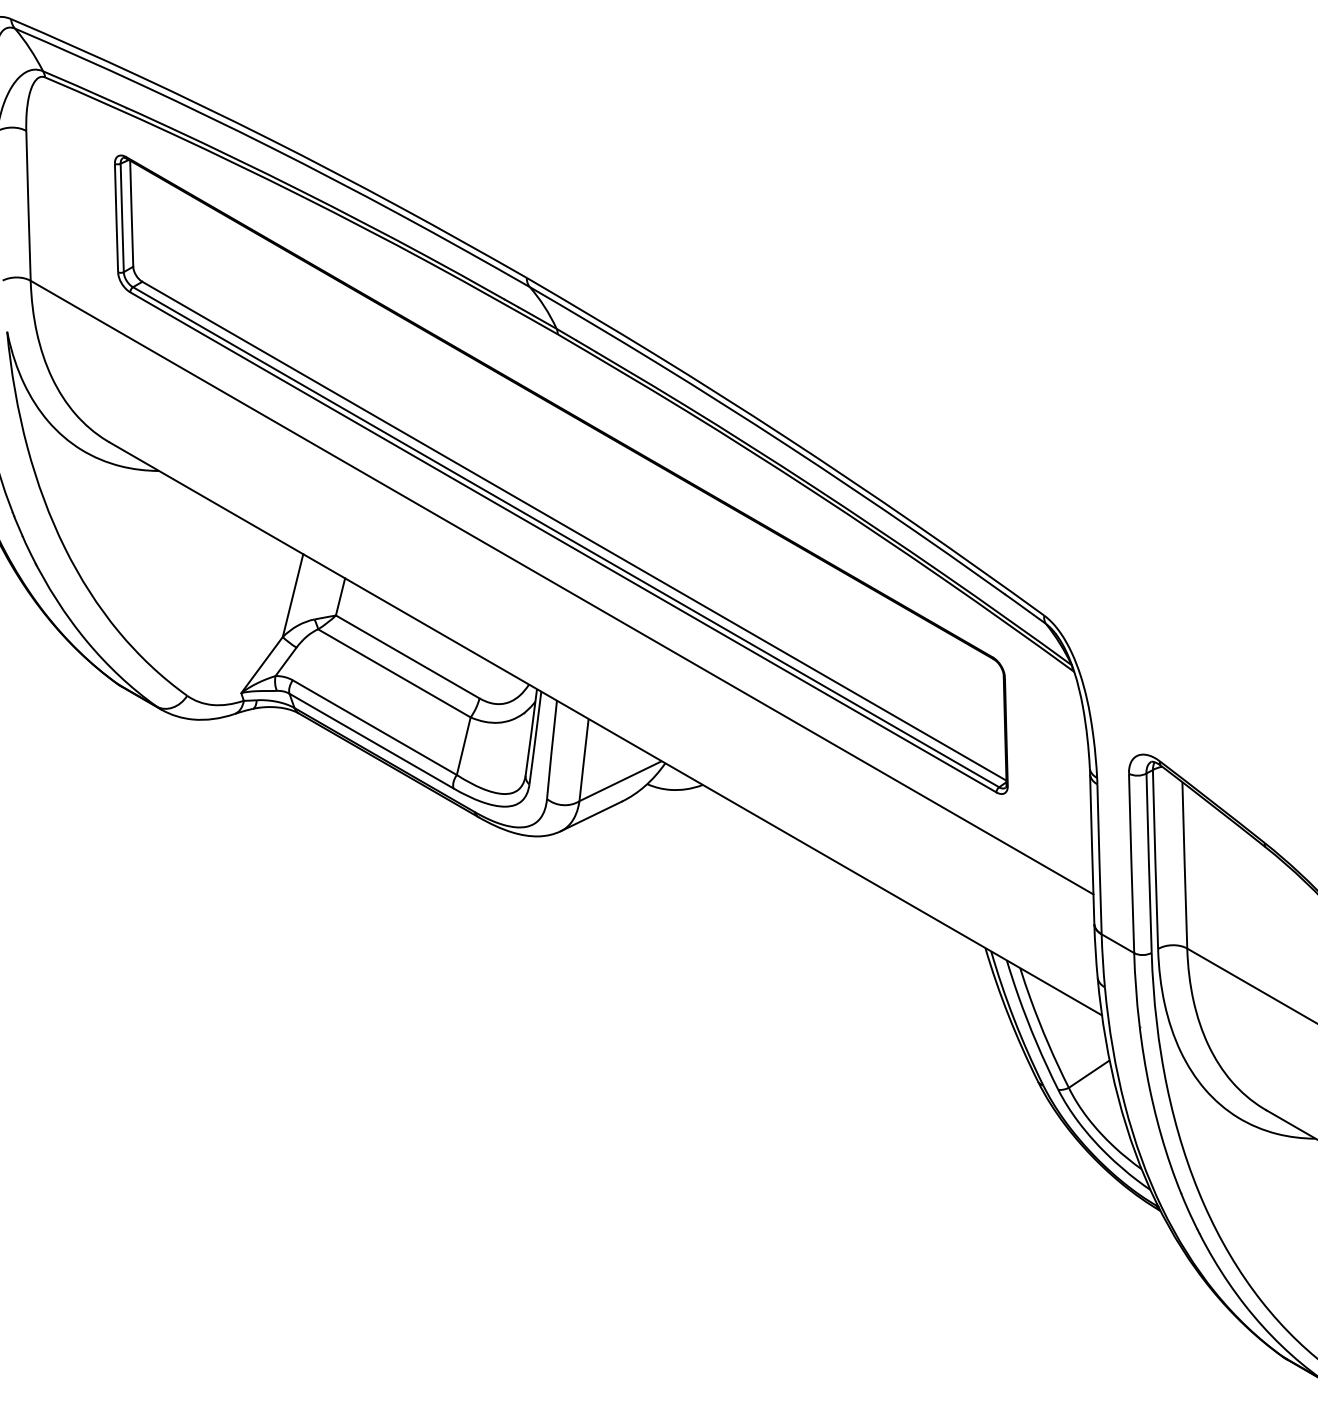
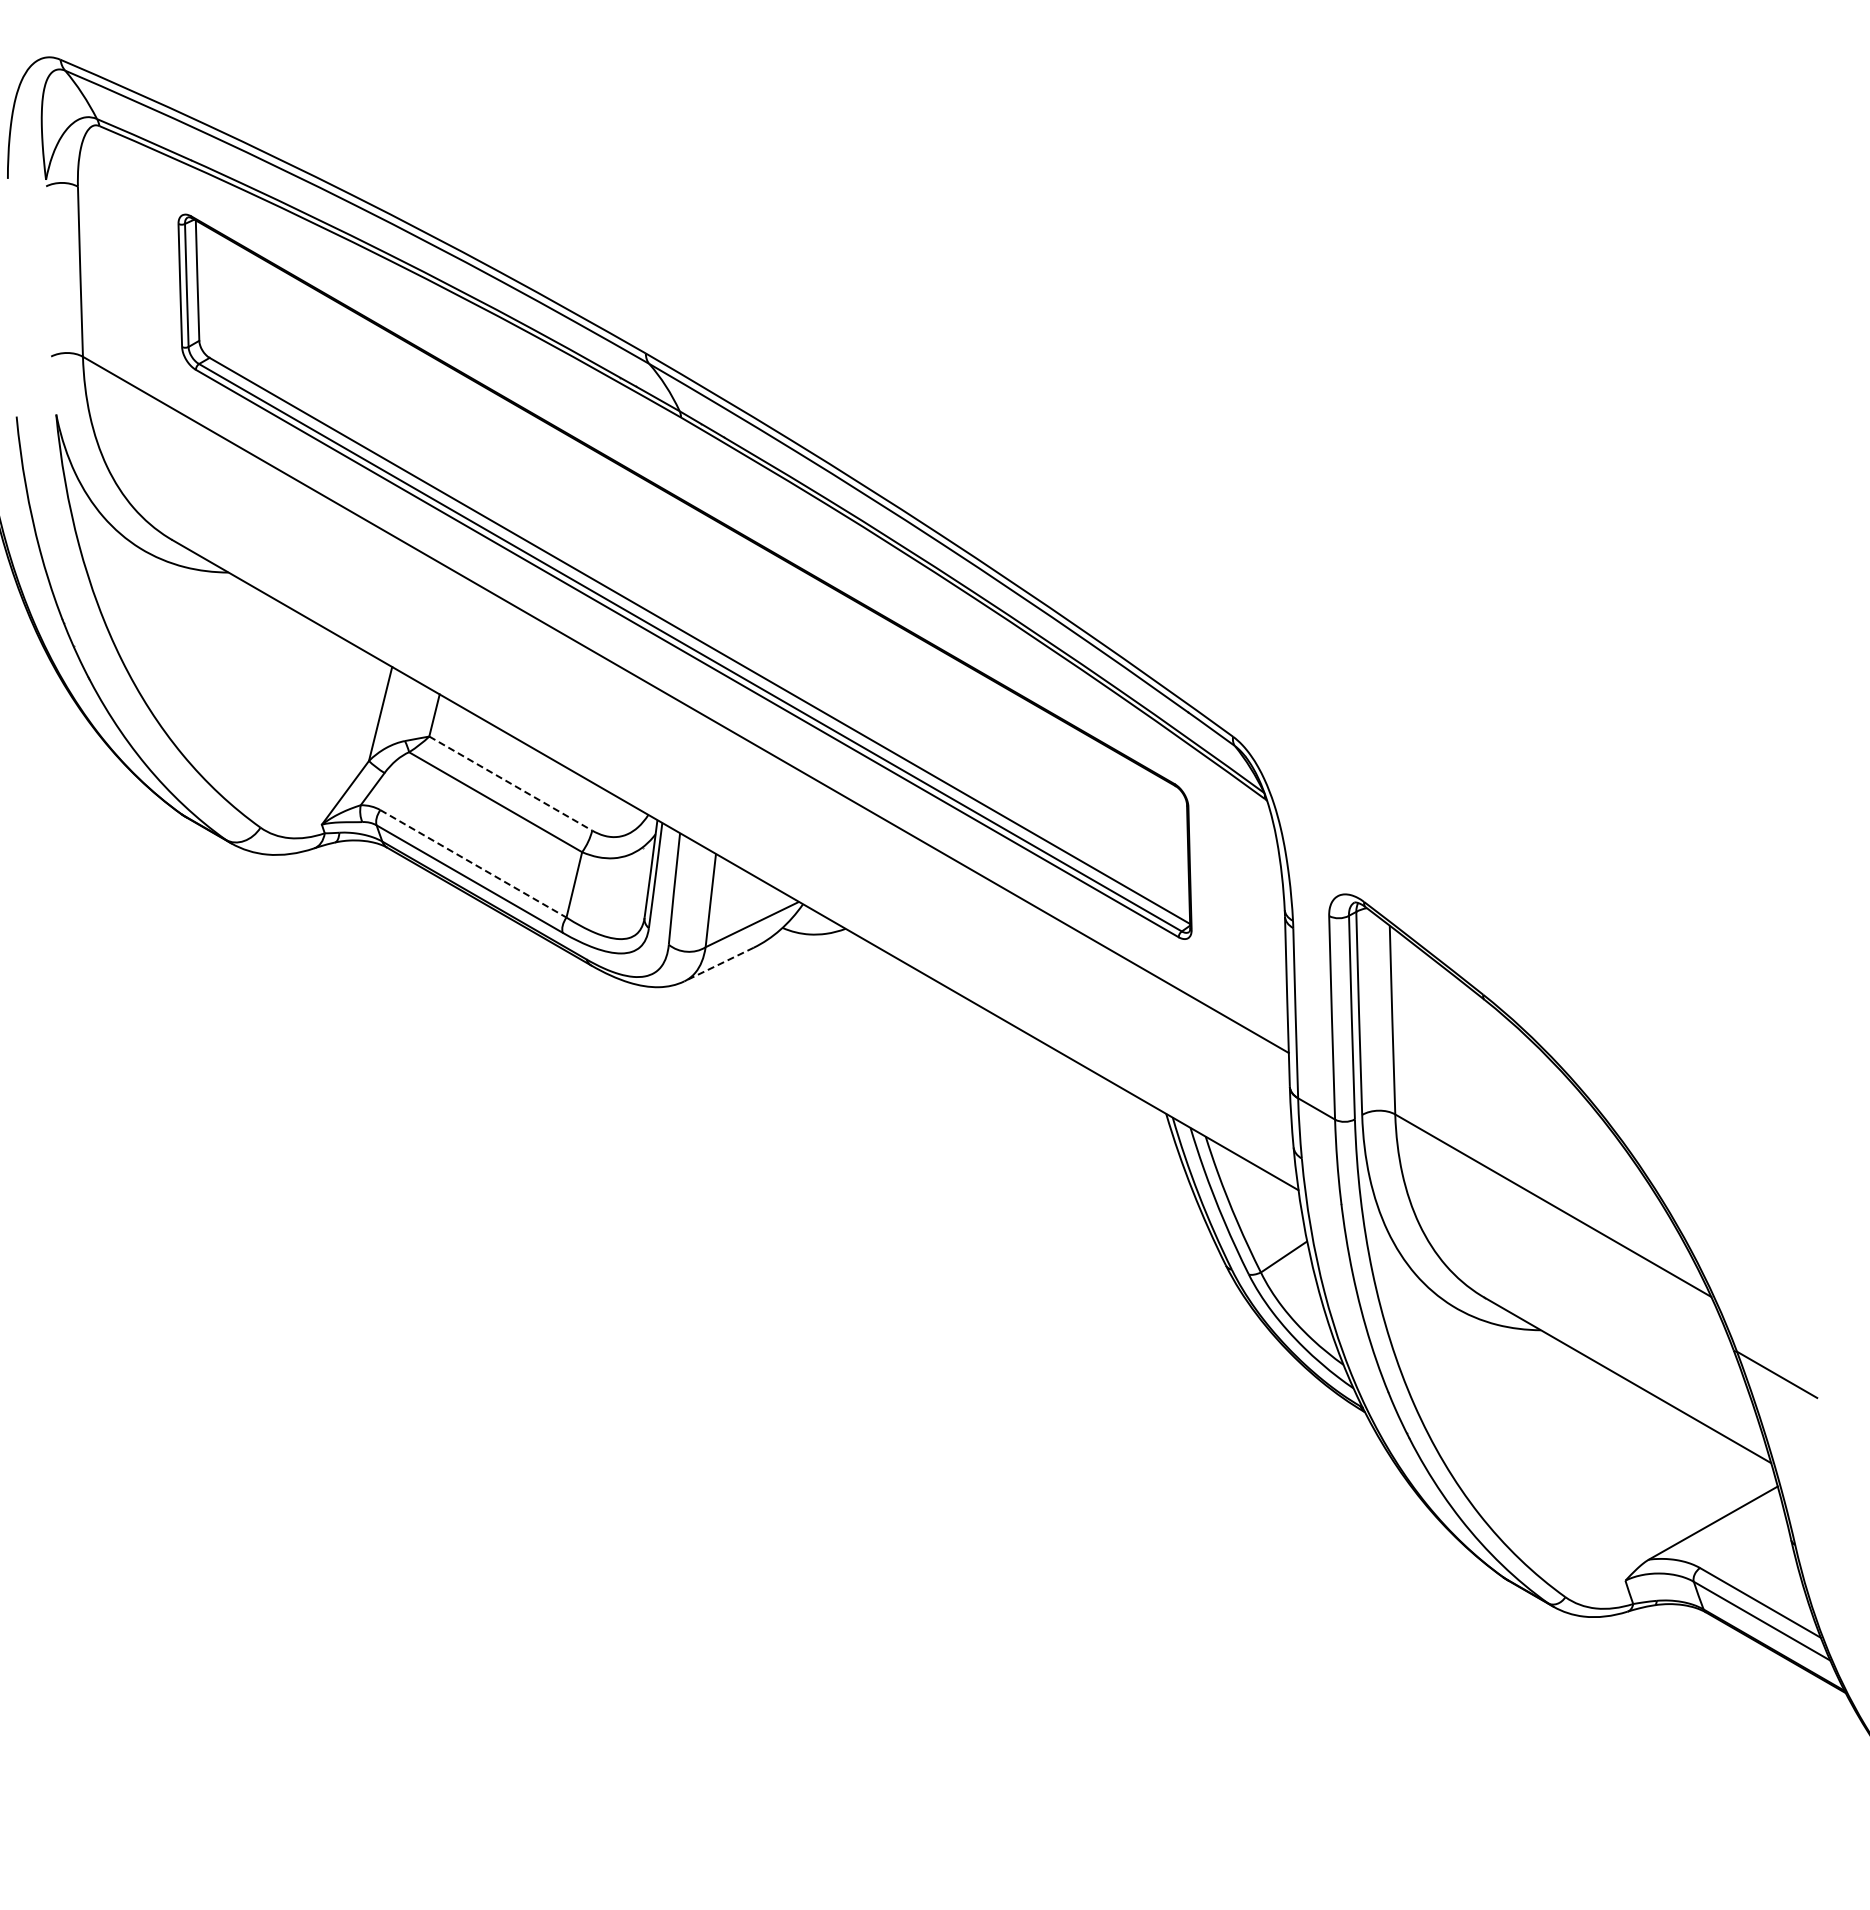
line: (408, 656) -> (511, 783), solid -> dashed
line: (374, 728) -> (473, 864), solid -> dashed
line: (590, 816) -> (718, 964), solid -> dashed

